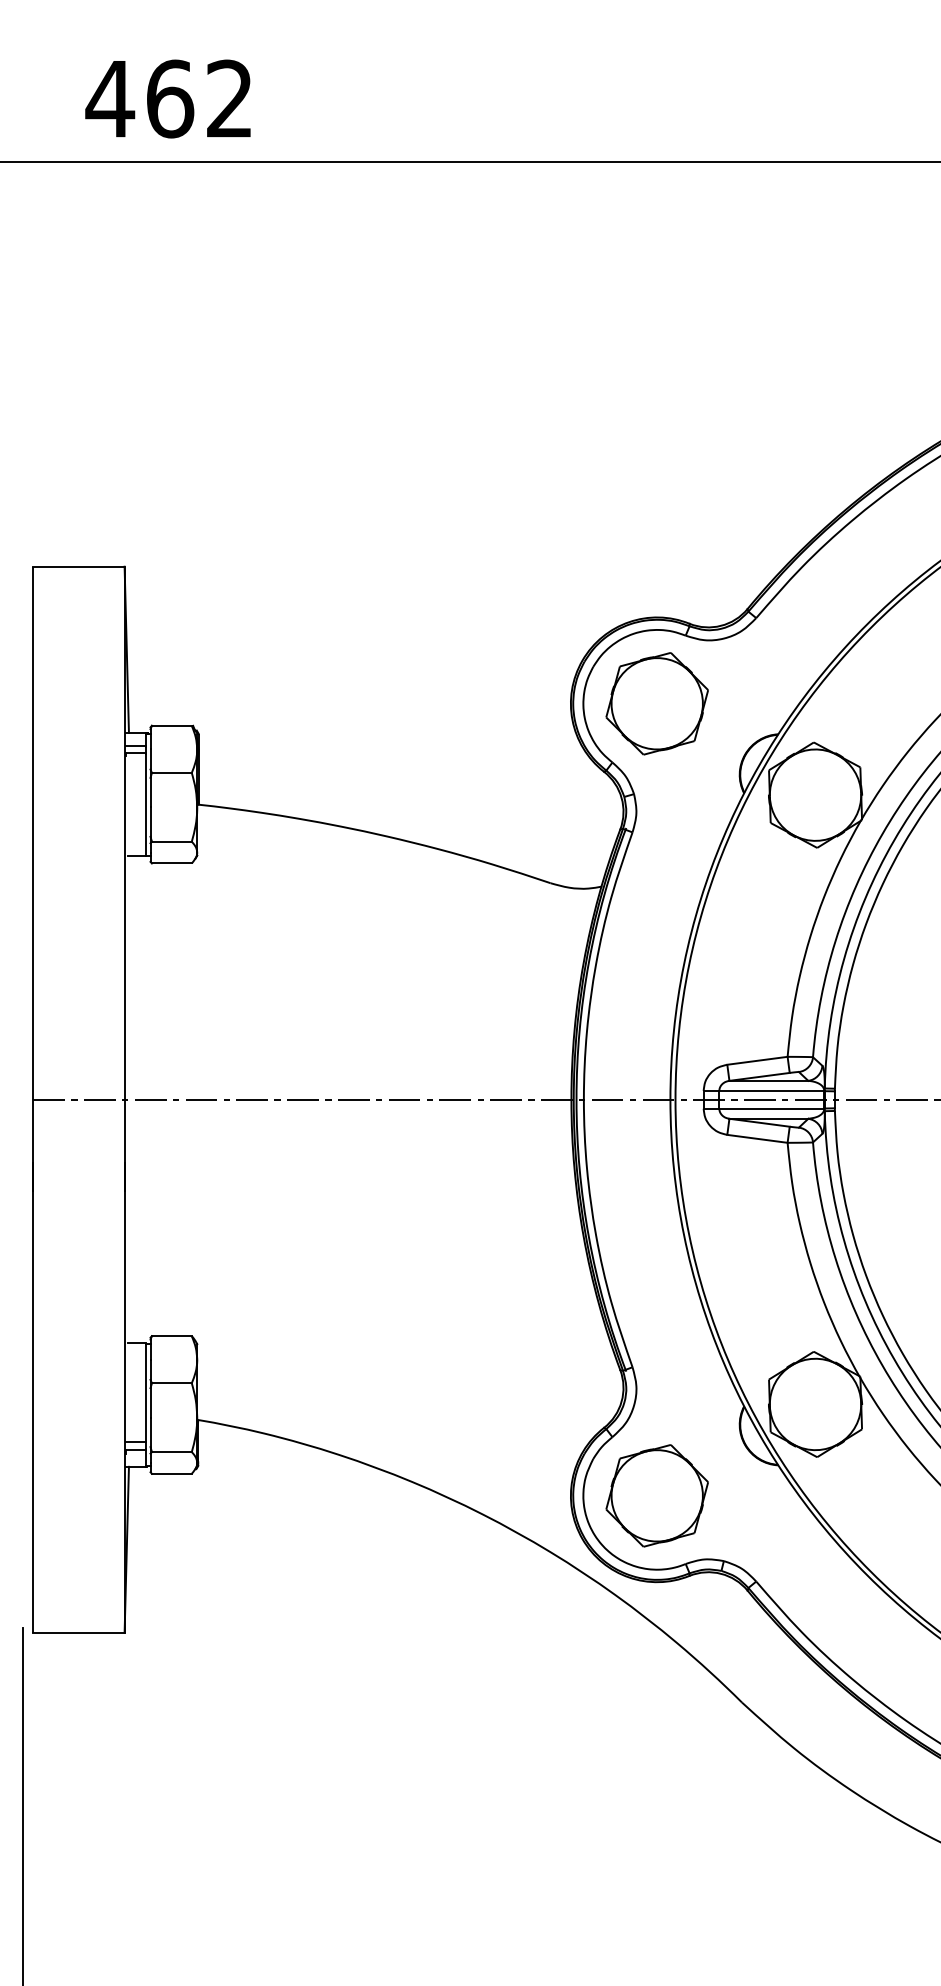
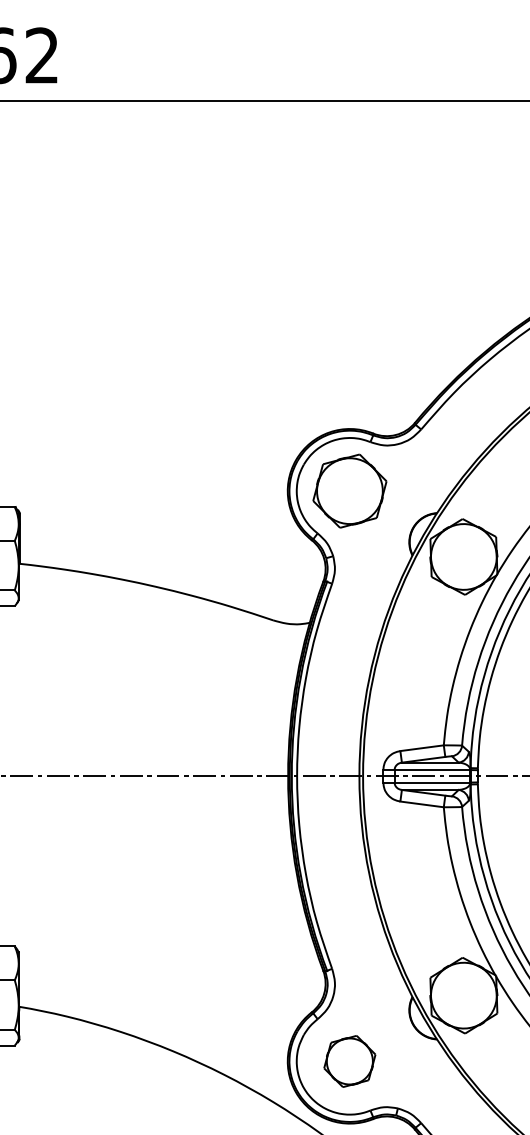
part: (656, 1495) -> (349, 1061), size x0.7

